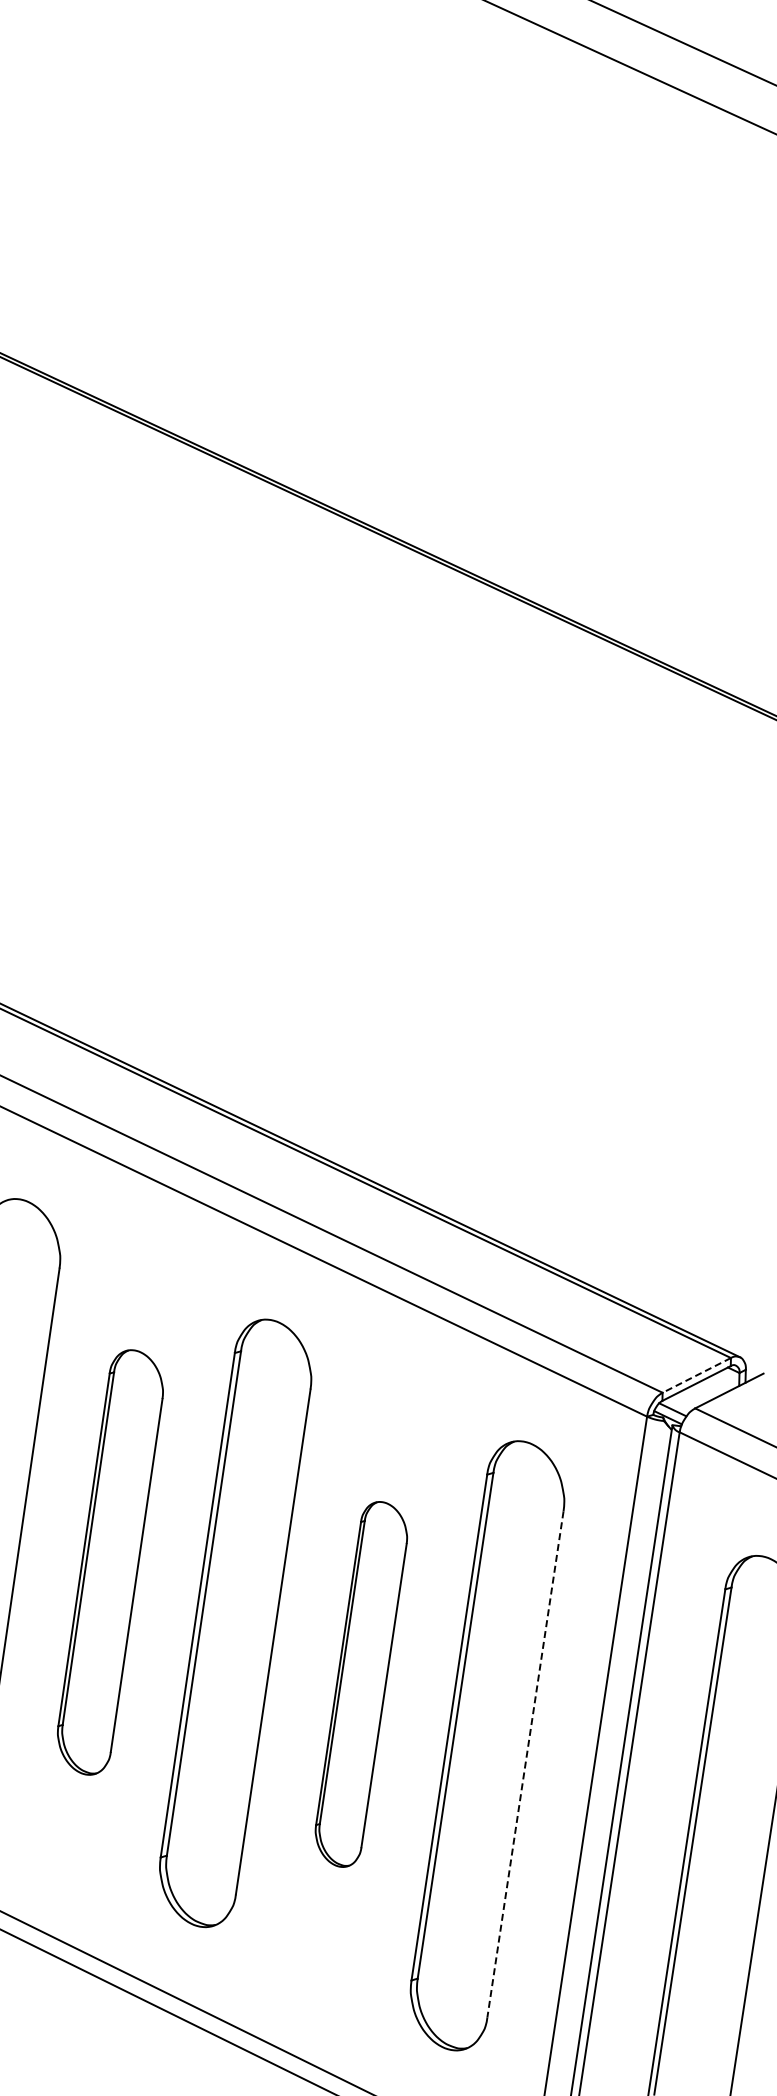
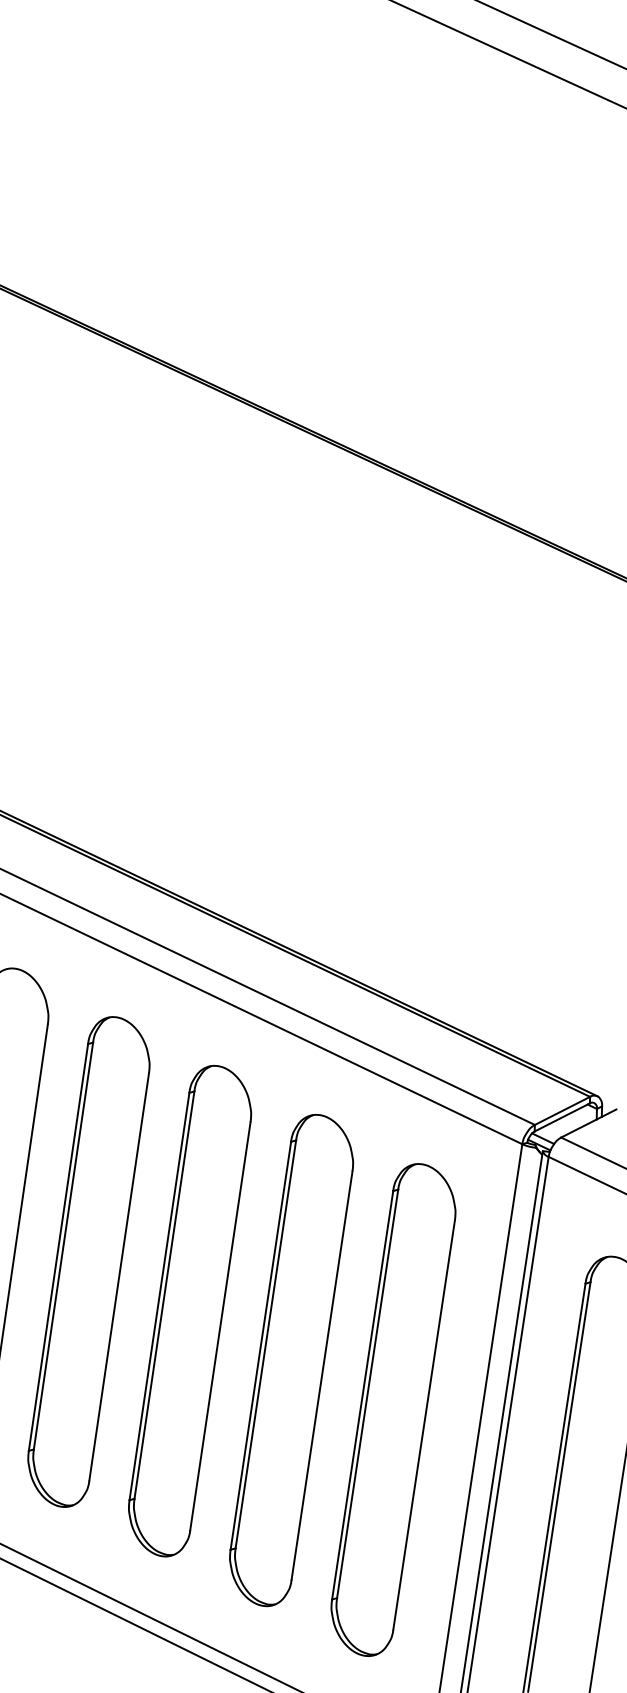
line: (696, 1375) -> (562, 1110), dashed -> solid
part: (110, 1562) -> (88, 1262), size x1.43
part: (361, 1684) -> (291, 1360), size x1.67
line: (525, 1764) -> (424, 1425), dashed -> solid

